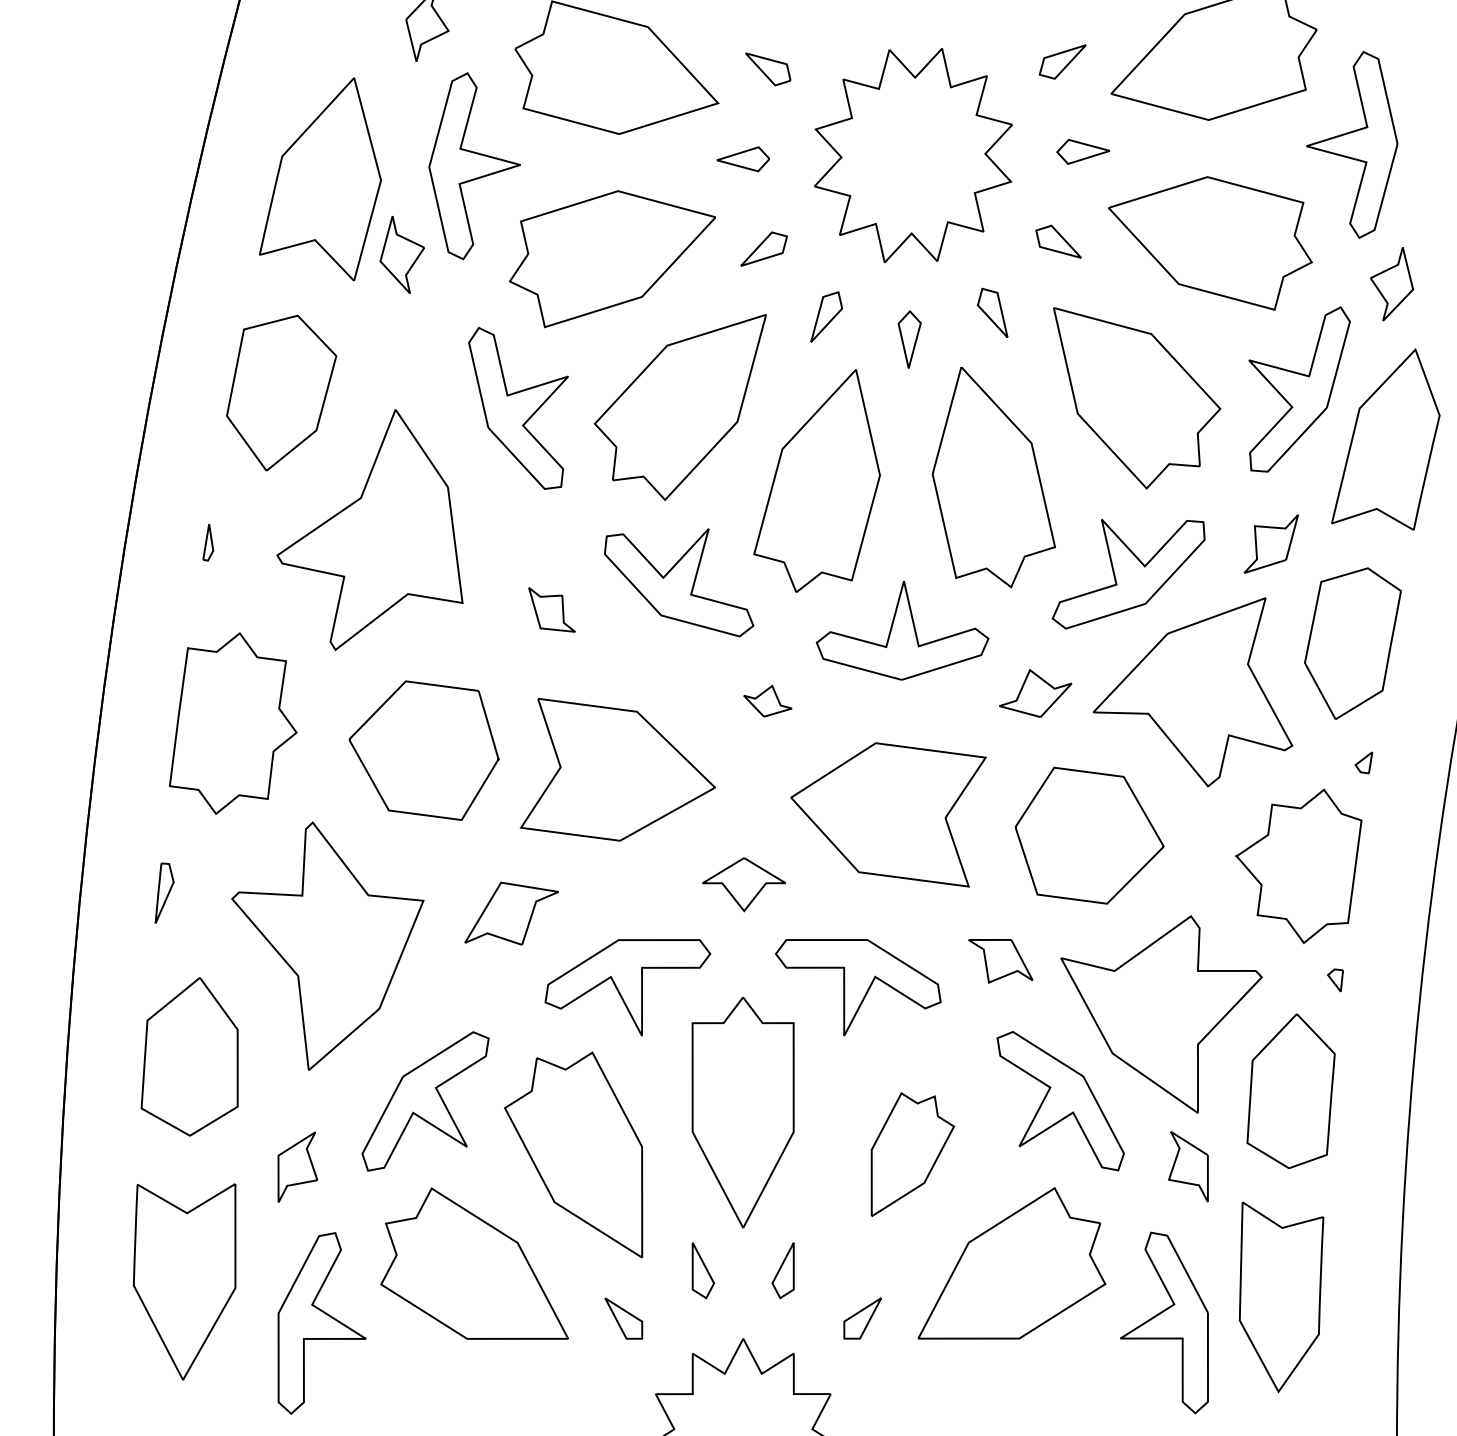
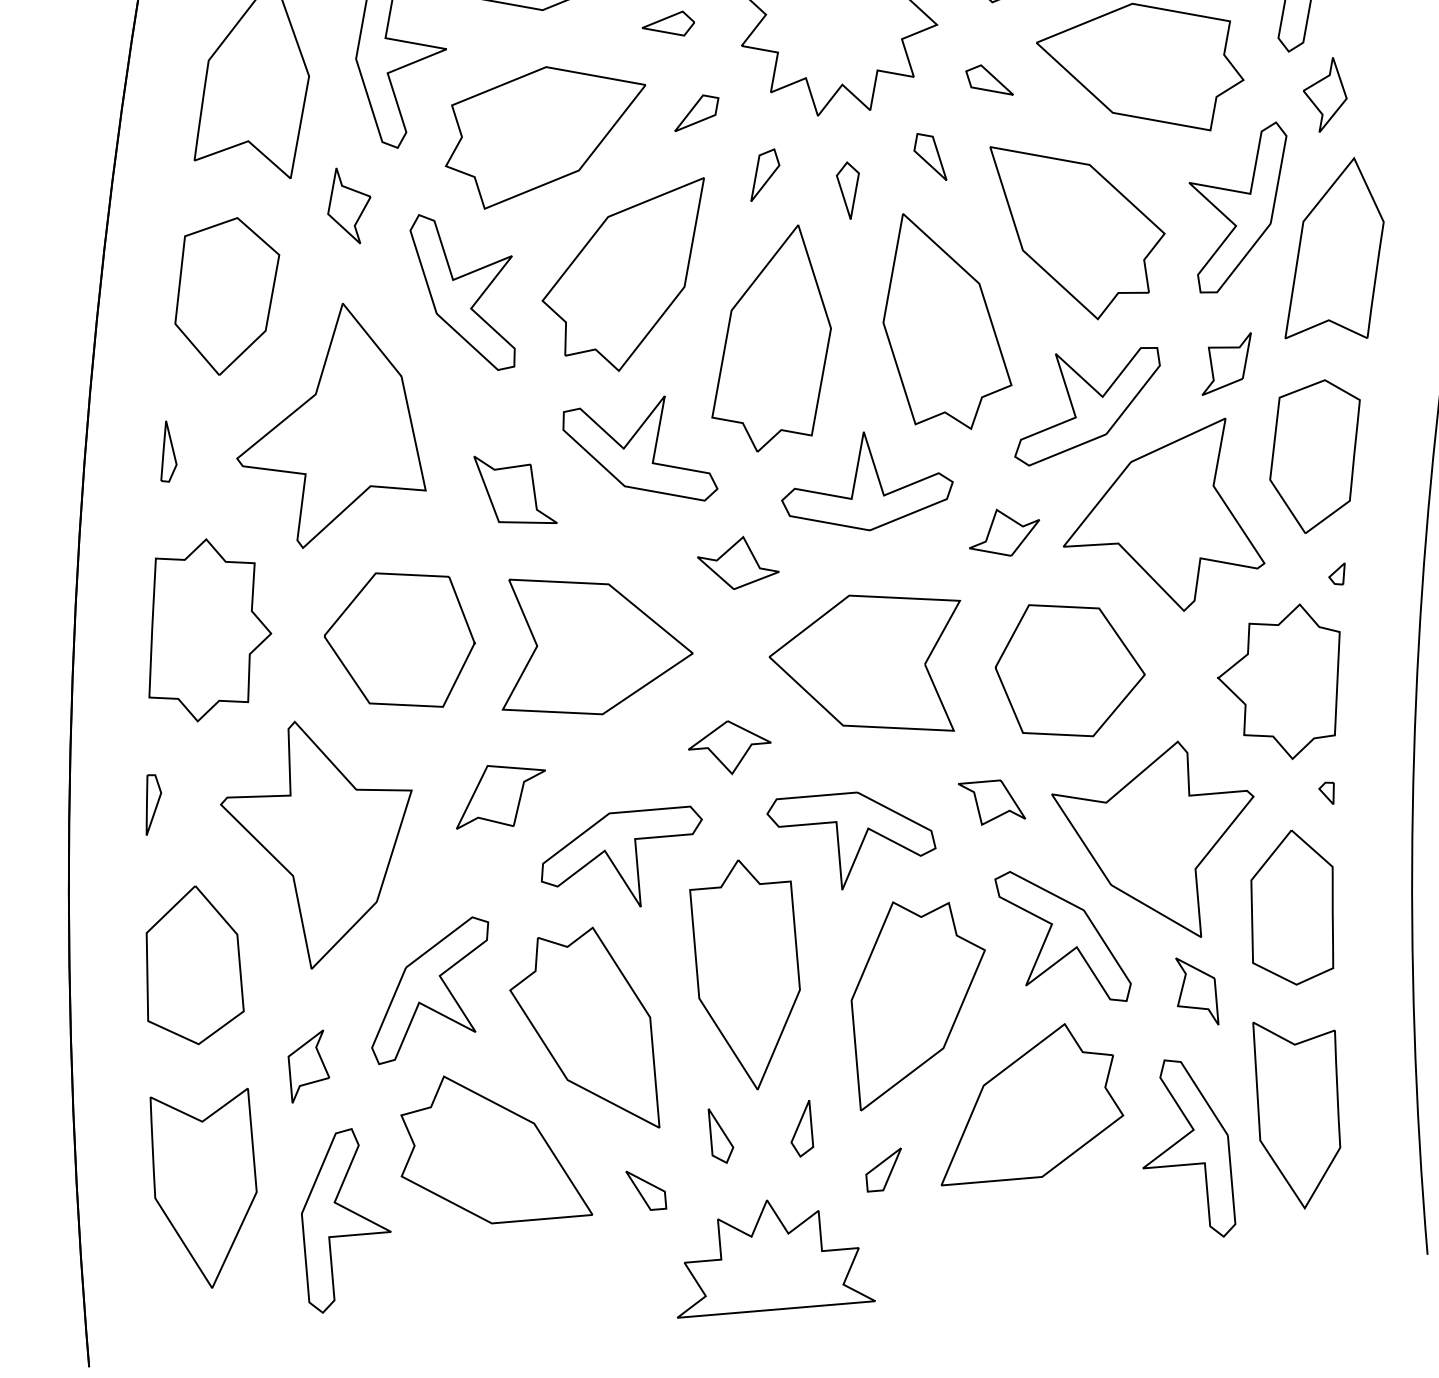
part: (401, 254) -> (348, 205), moved
part: (208, 542) -> (167, 451), size x1.67
part: (551, 609) -> (514, 489), size x1.67
part: (767, 700) -> (737, 562), size x1.67
part: (912, 1154) -> (920, 1002), size x1.67

